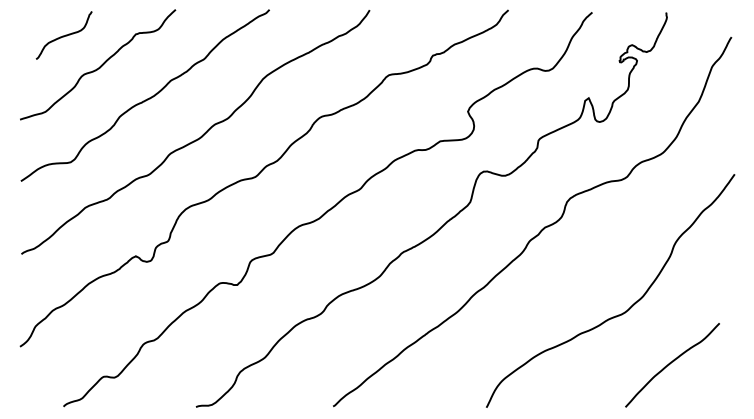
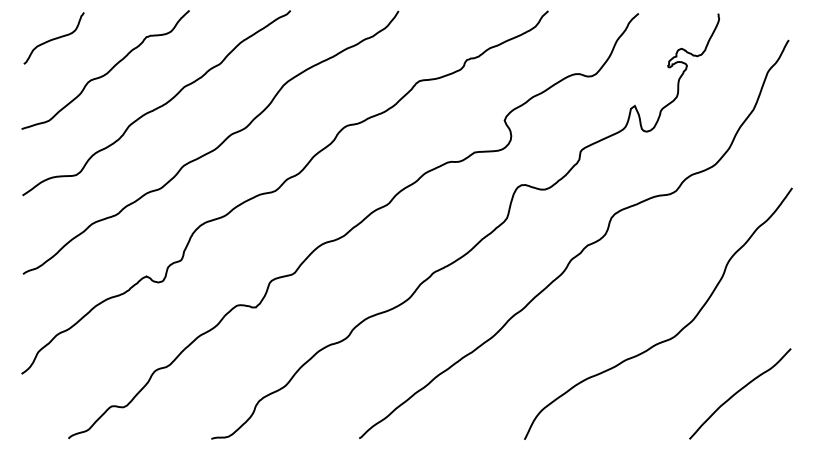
curve: (63, 35) -> (53, 38), moved
curve: (671, 363) -> (739, 392), moved

